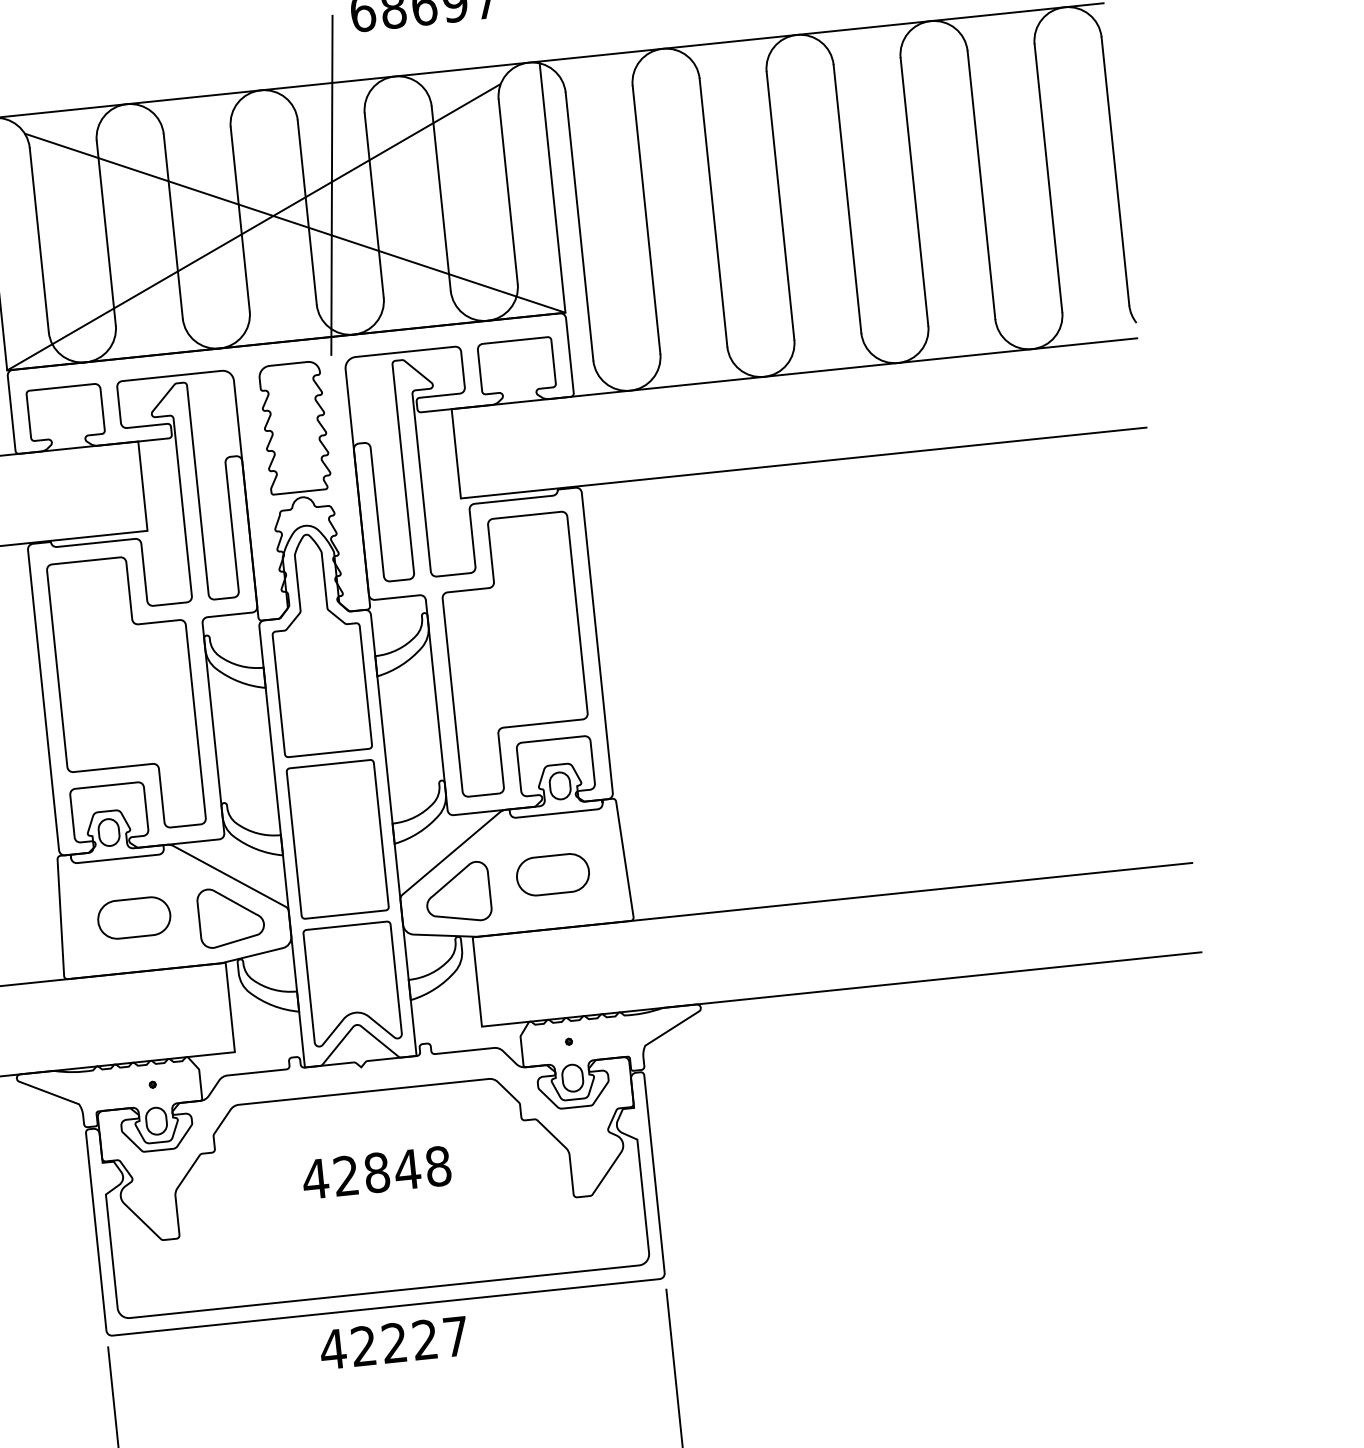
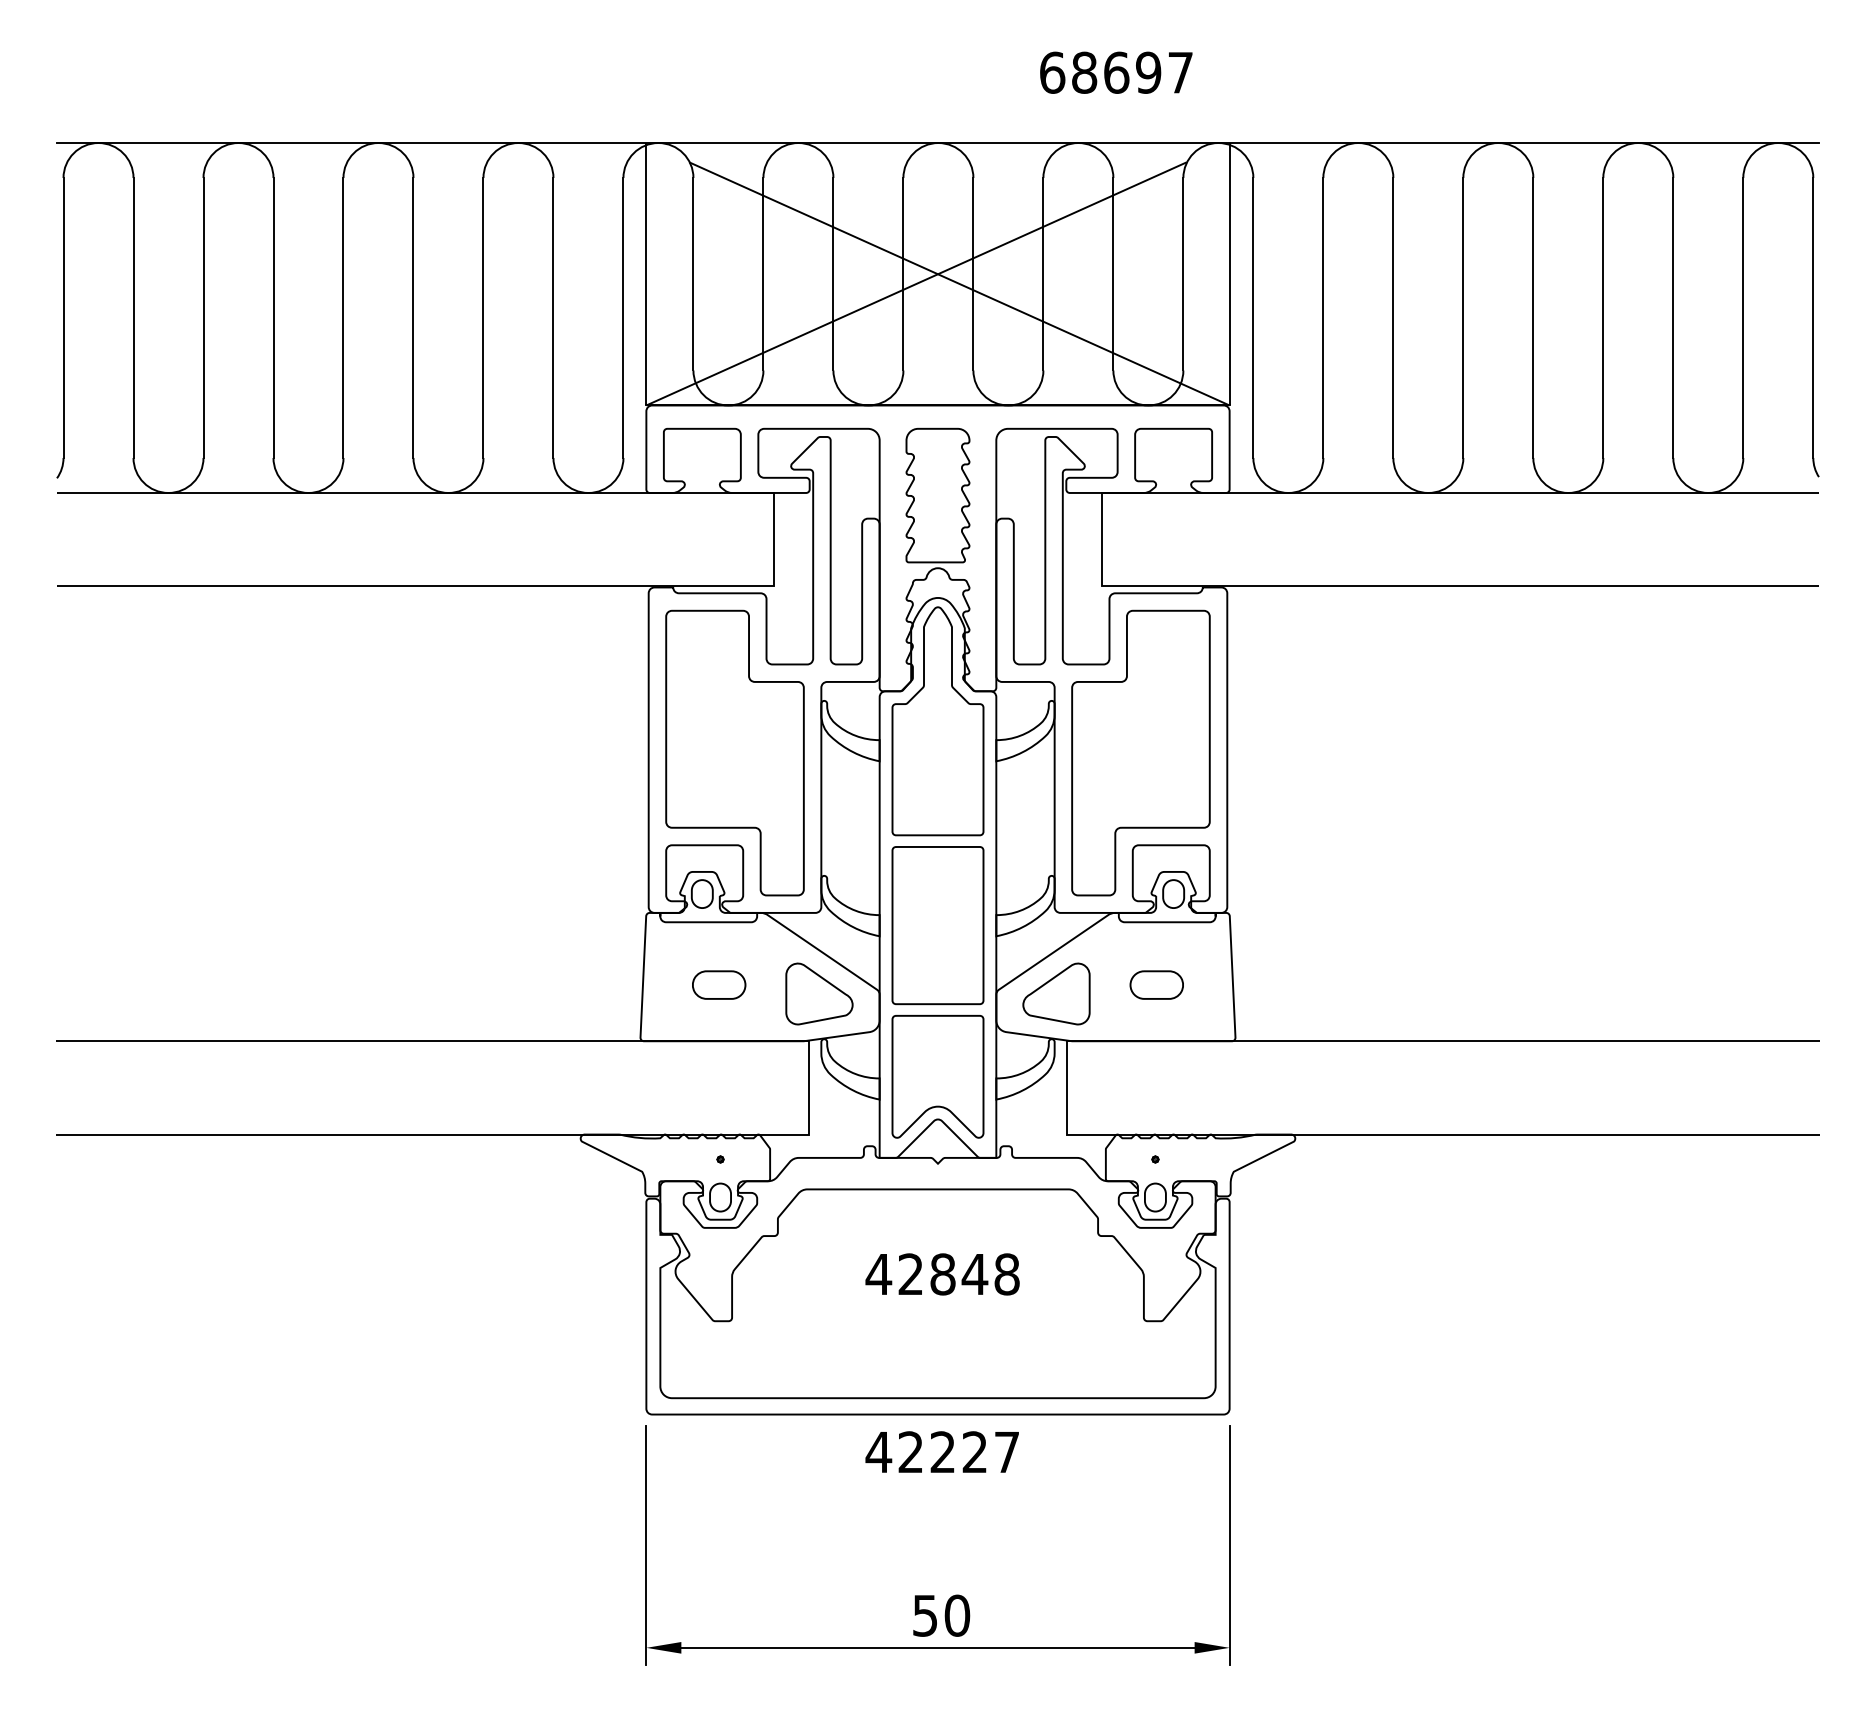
line: (331, 185) -> (1001, 248), removed
part: (552, 874) -> (1156, 984), size x0.7
part: (133, 917) -> (718, 984), size x0.7

